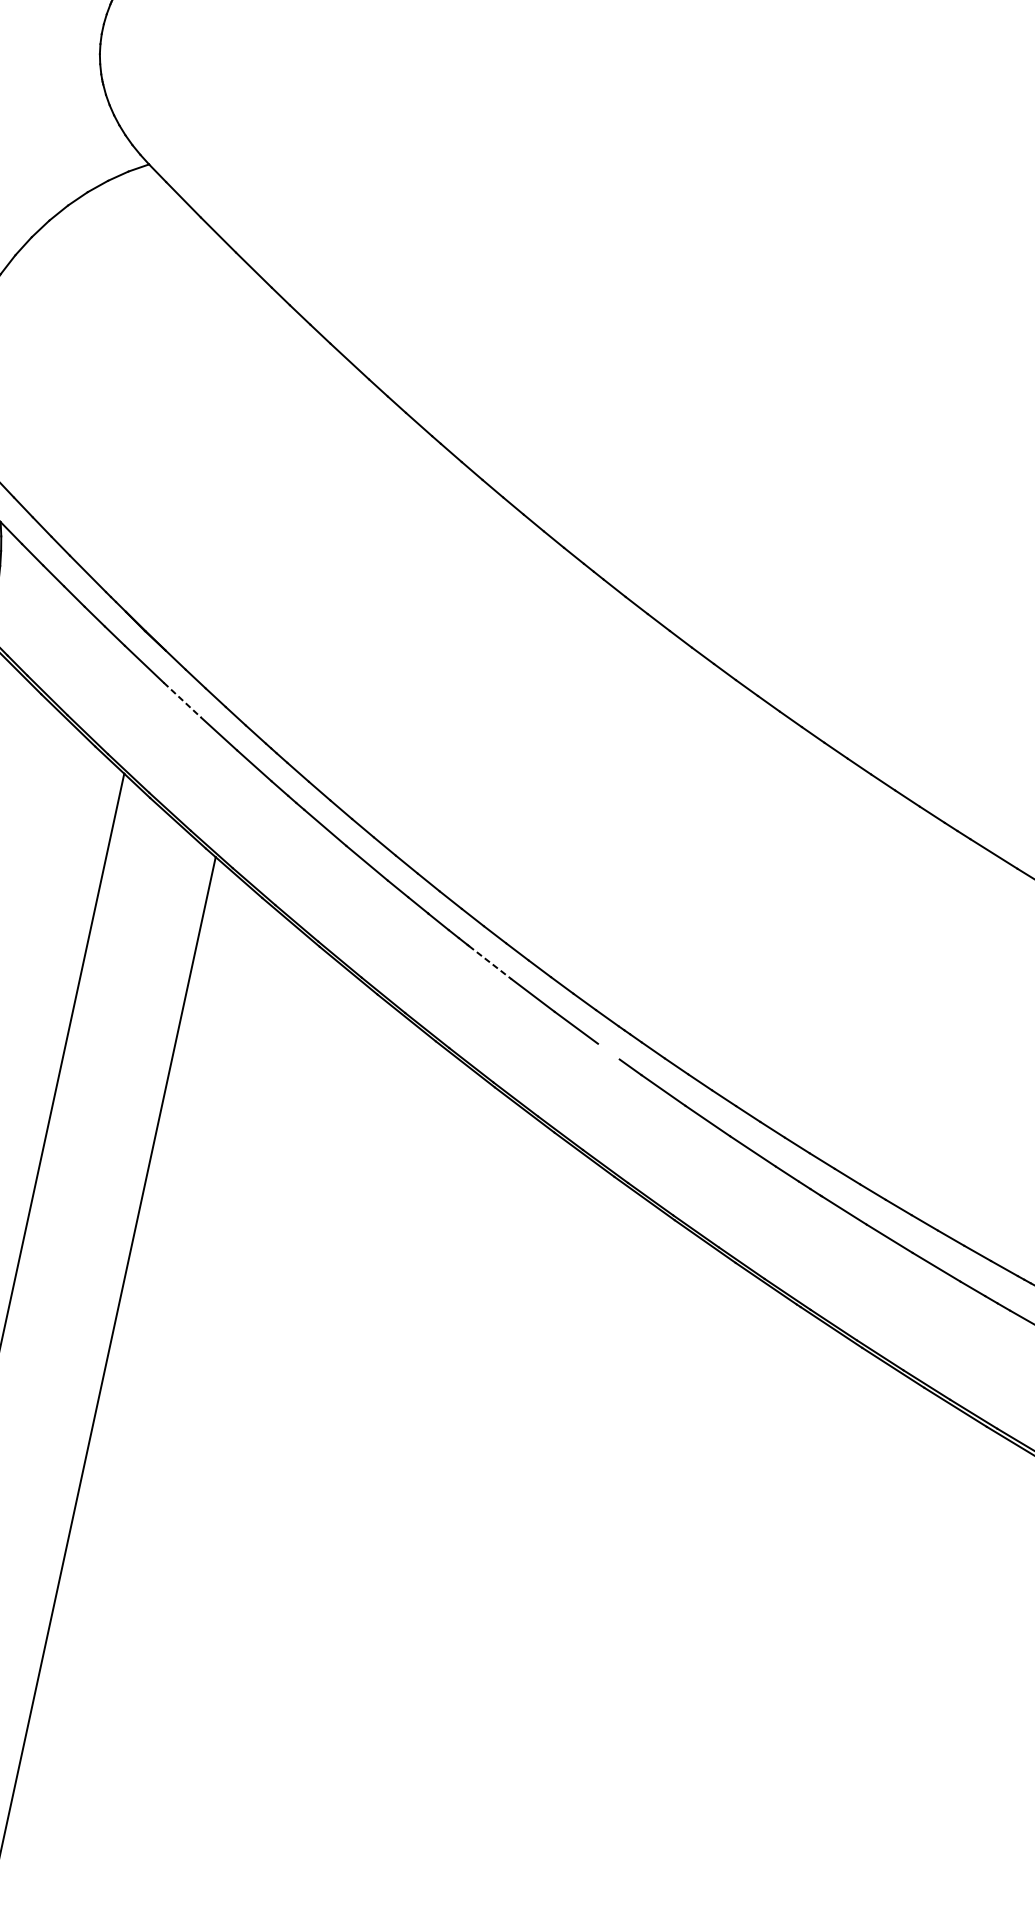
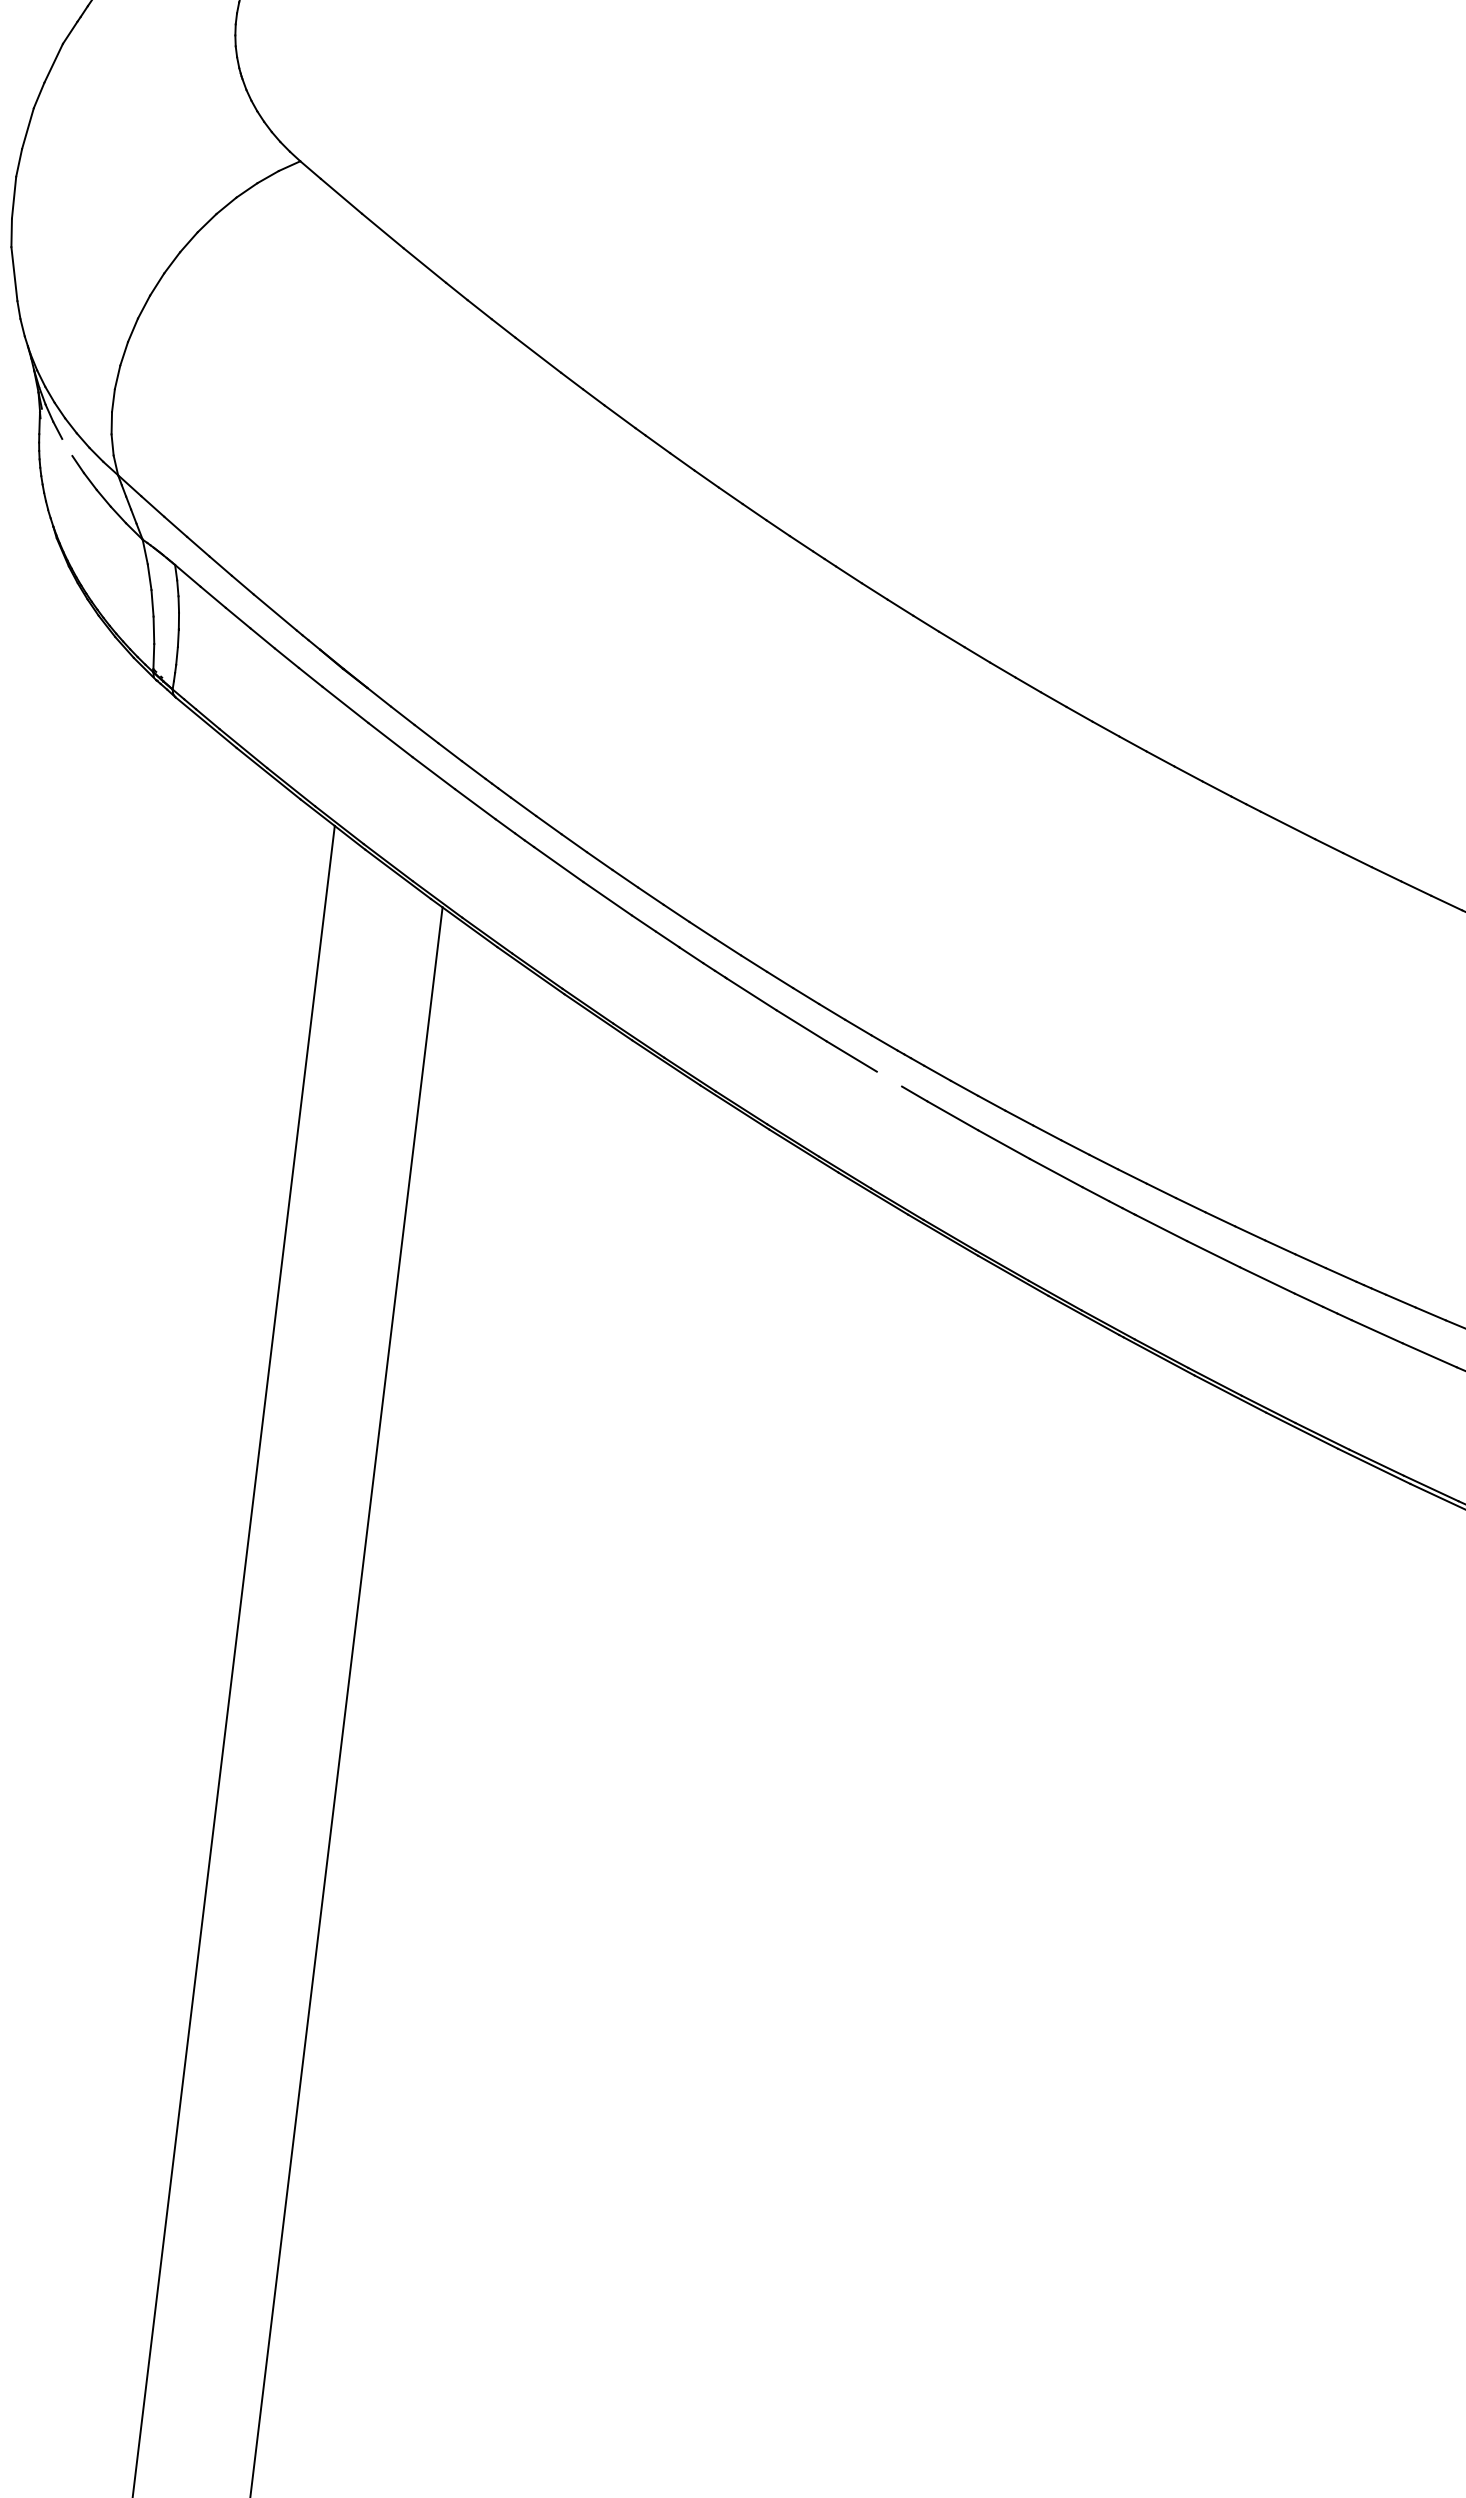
line: (182, 700) -> (390, 740), dashed -> solid
line: (490, 962) -> (751, 994), dashed -> solid

